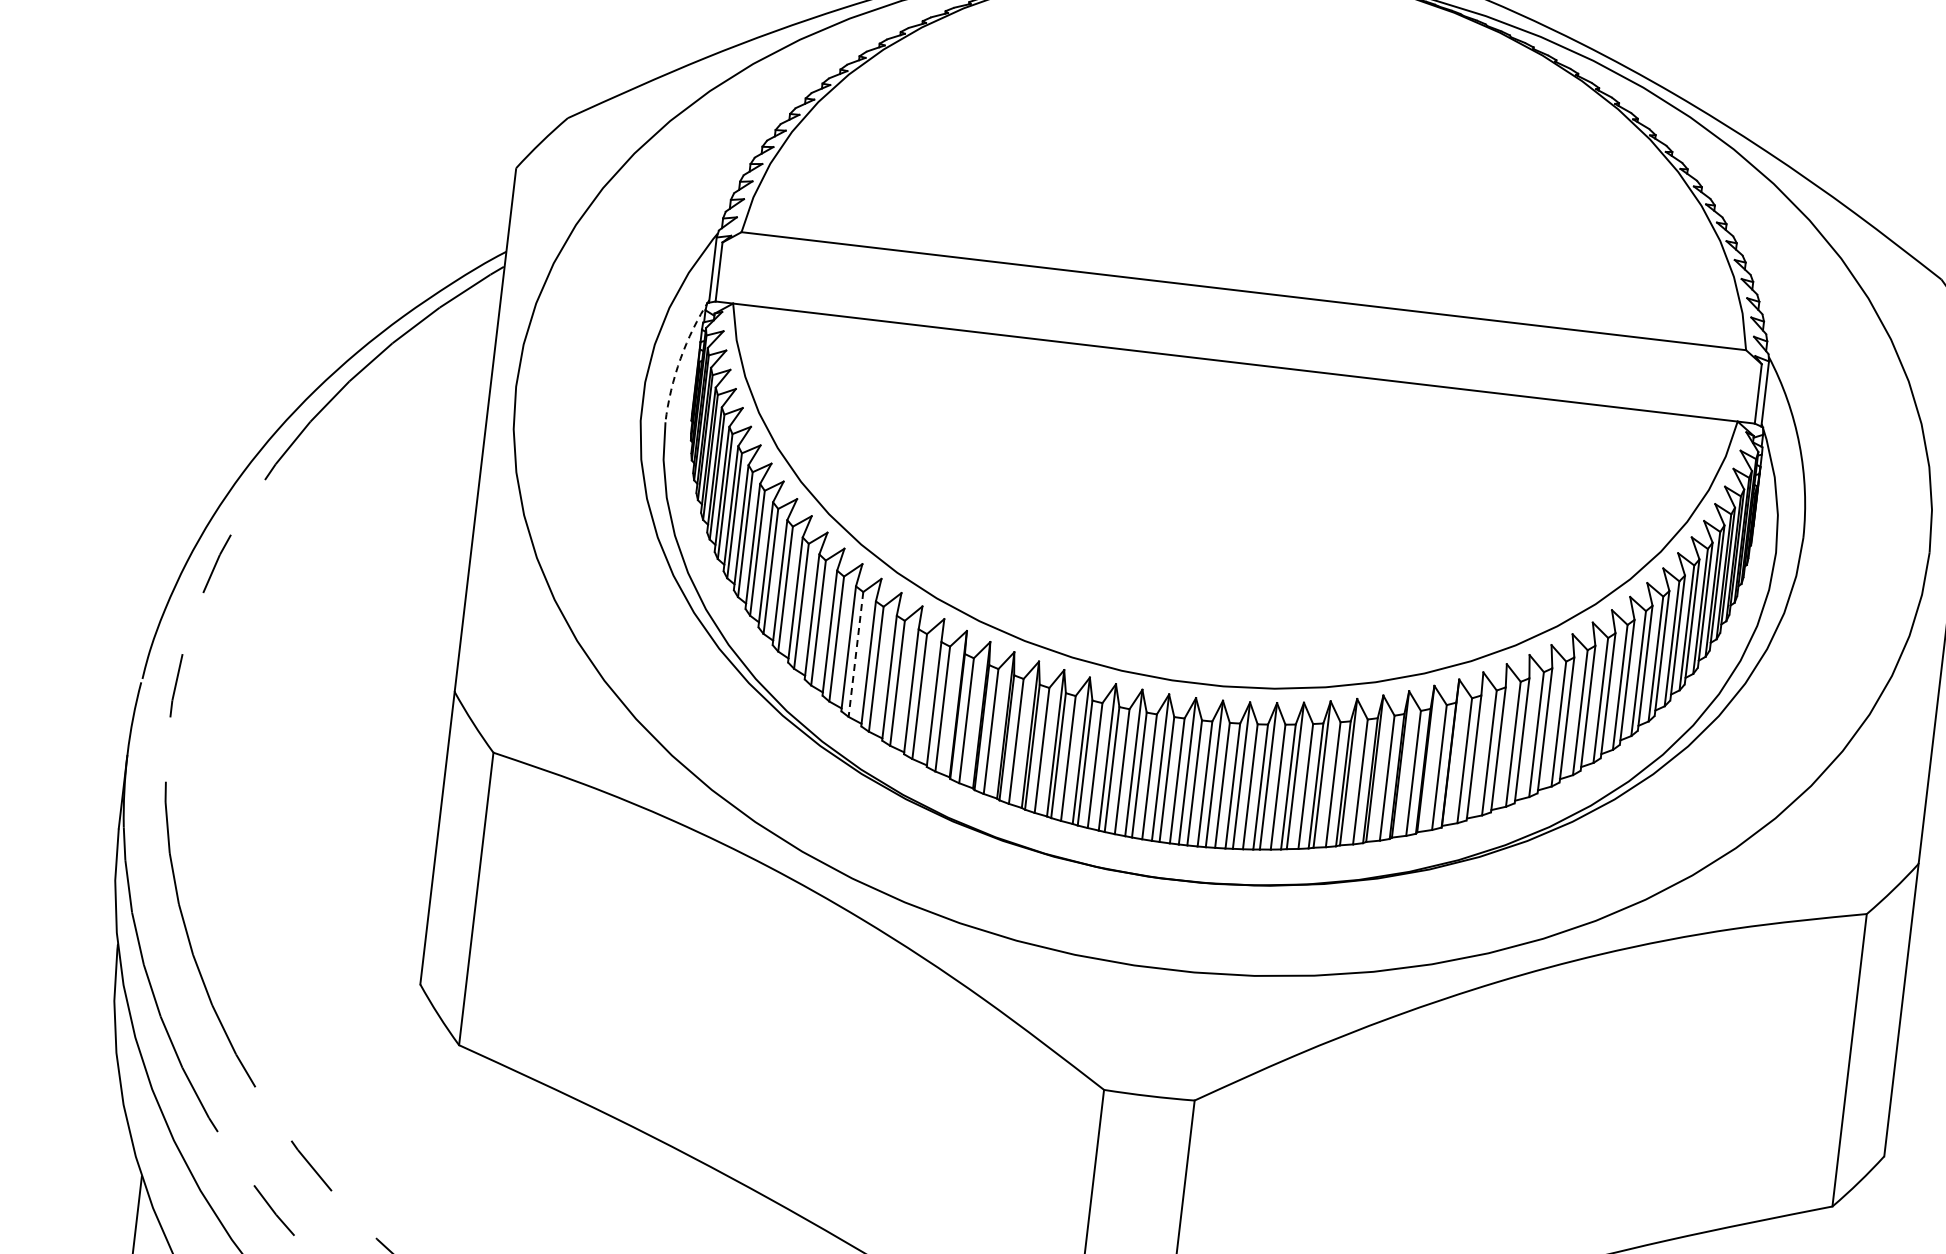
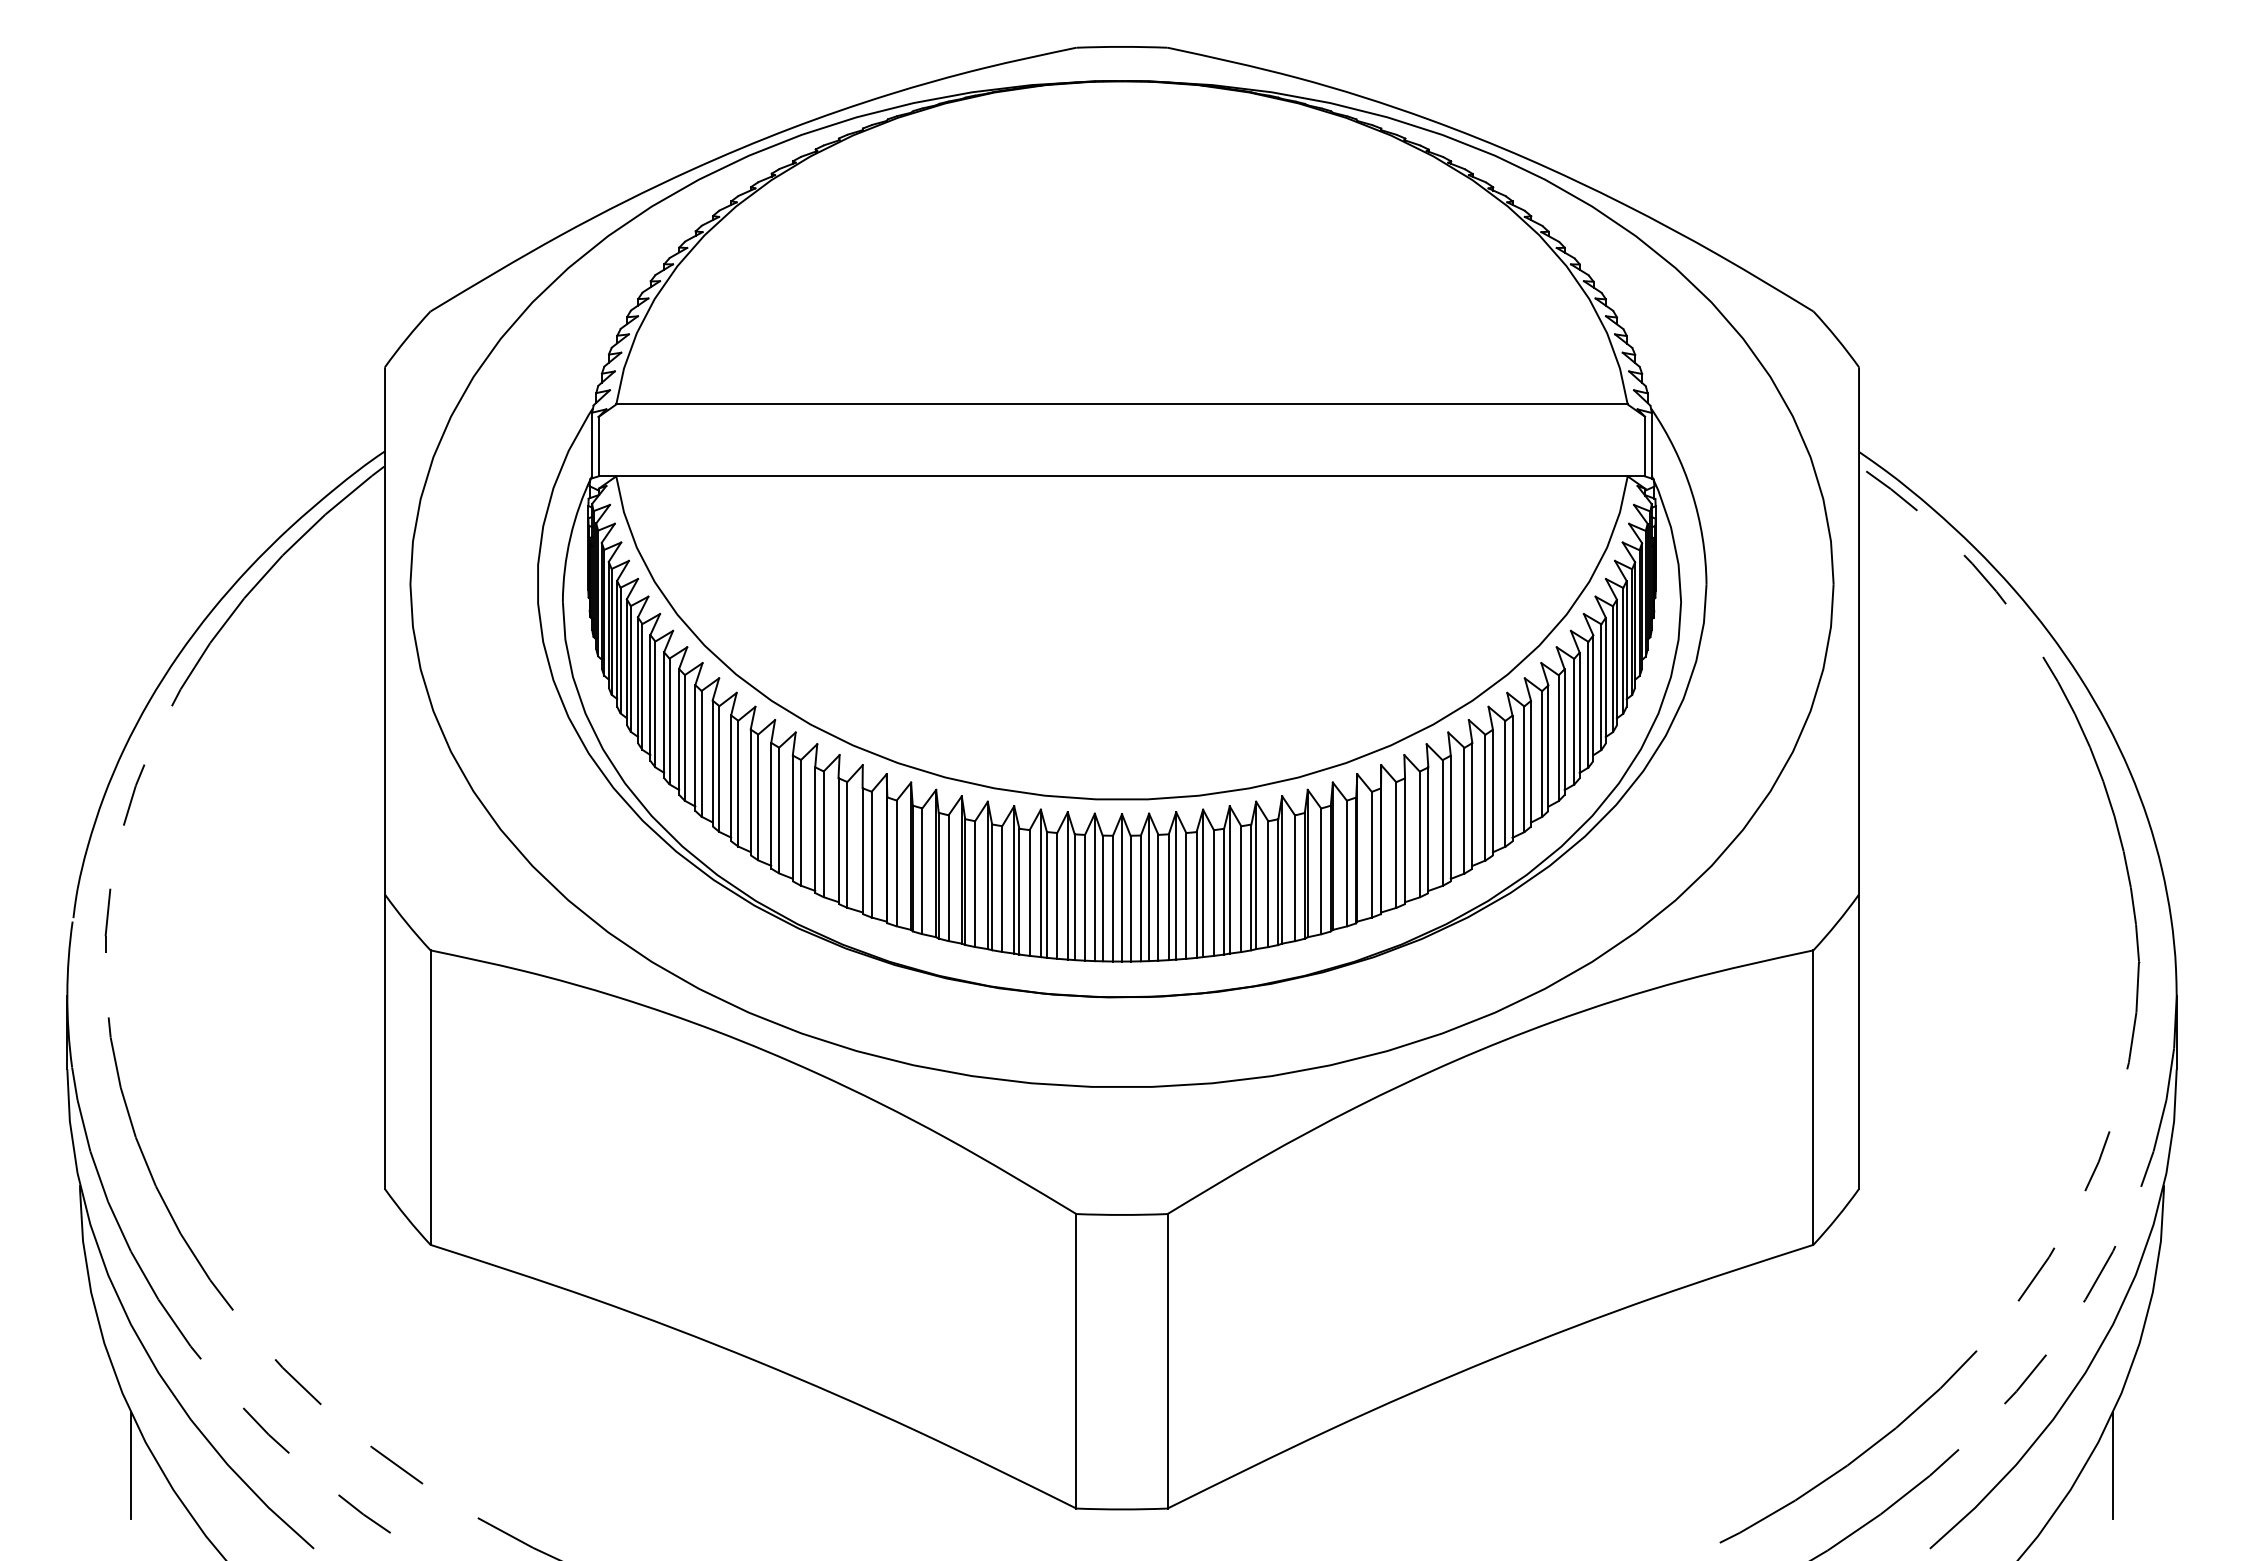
arc: (680, 358) -> (570, 537), dashed -> solid
line: (856, 654) -> (779, 810), dashed -> solid

